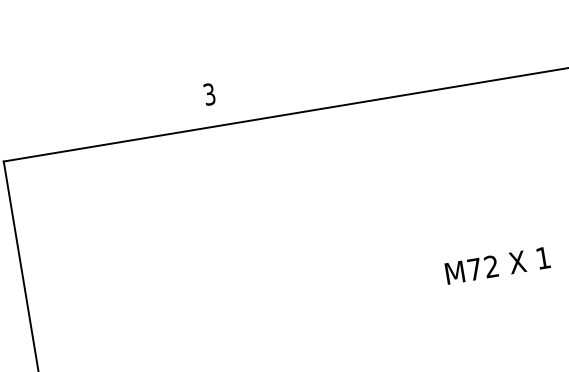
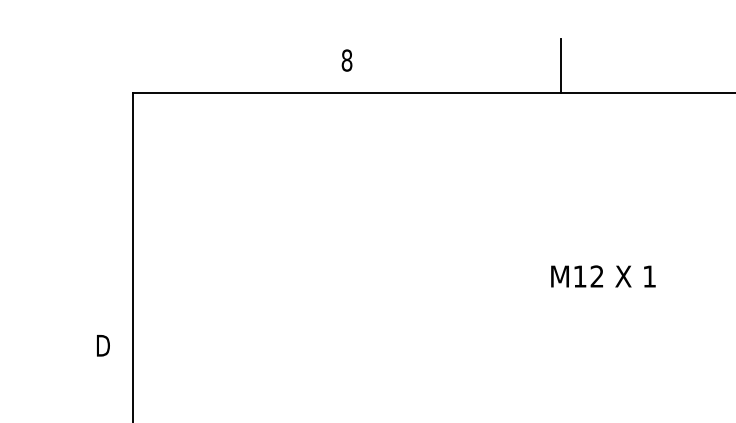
line: (421, 64) -> (561, 65), added
text: (209, 94) -> (346, 60), 3 -> 8
text: (474, 269) -> (579, 276), M72 -> M12

